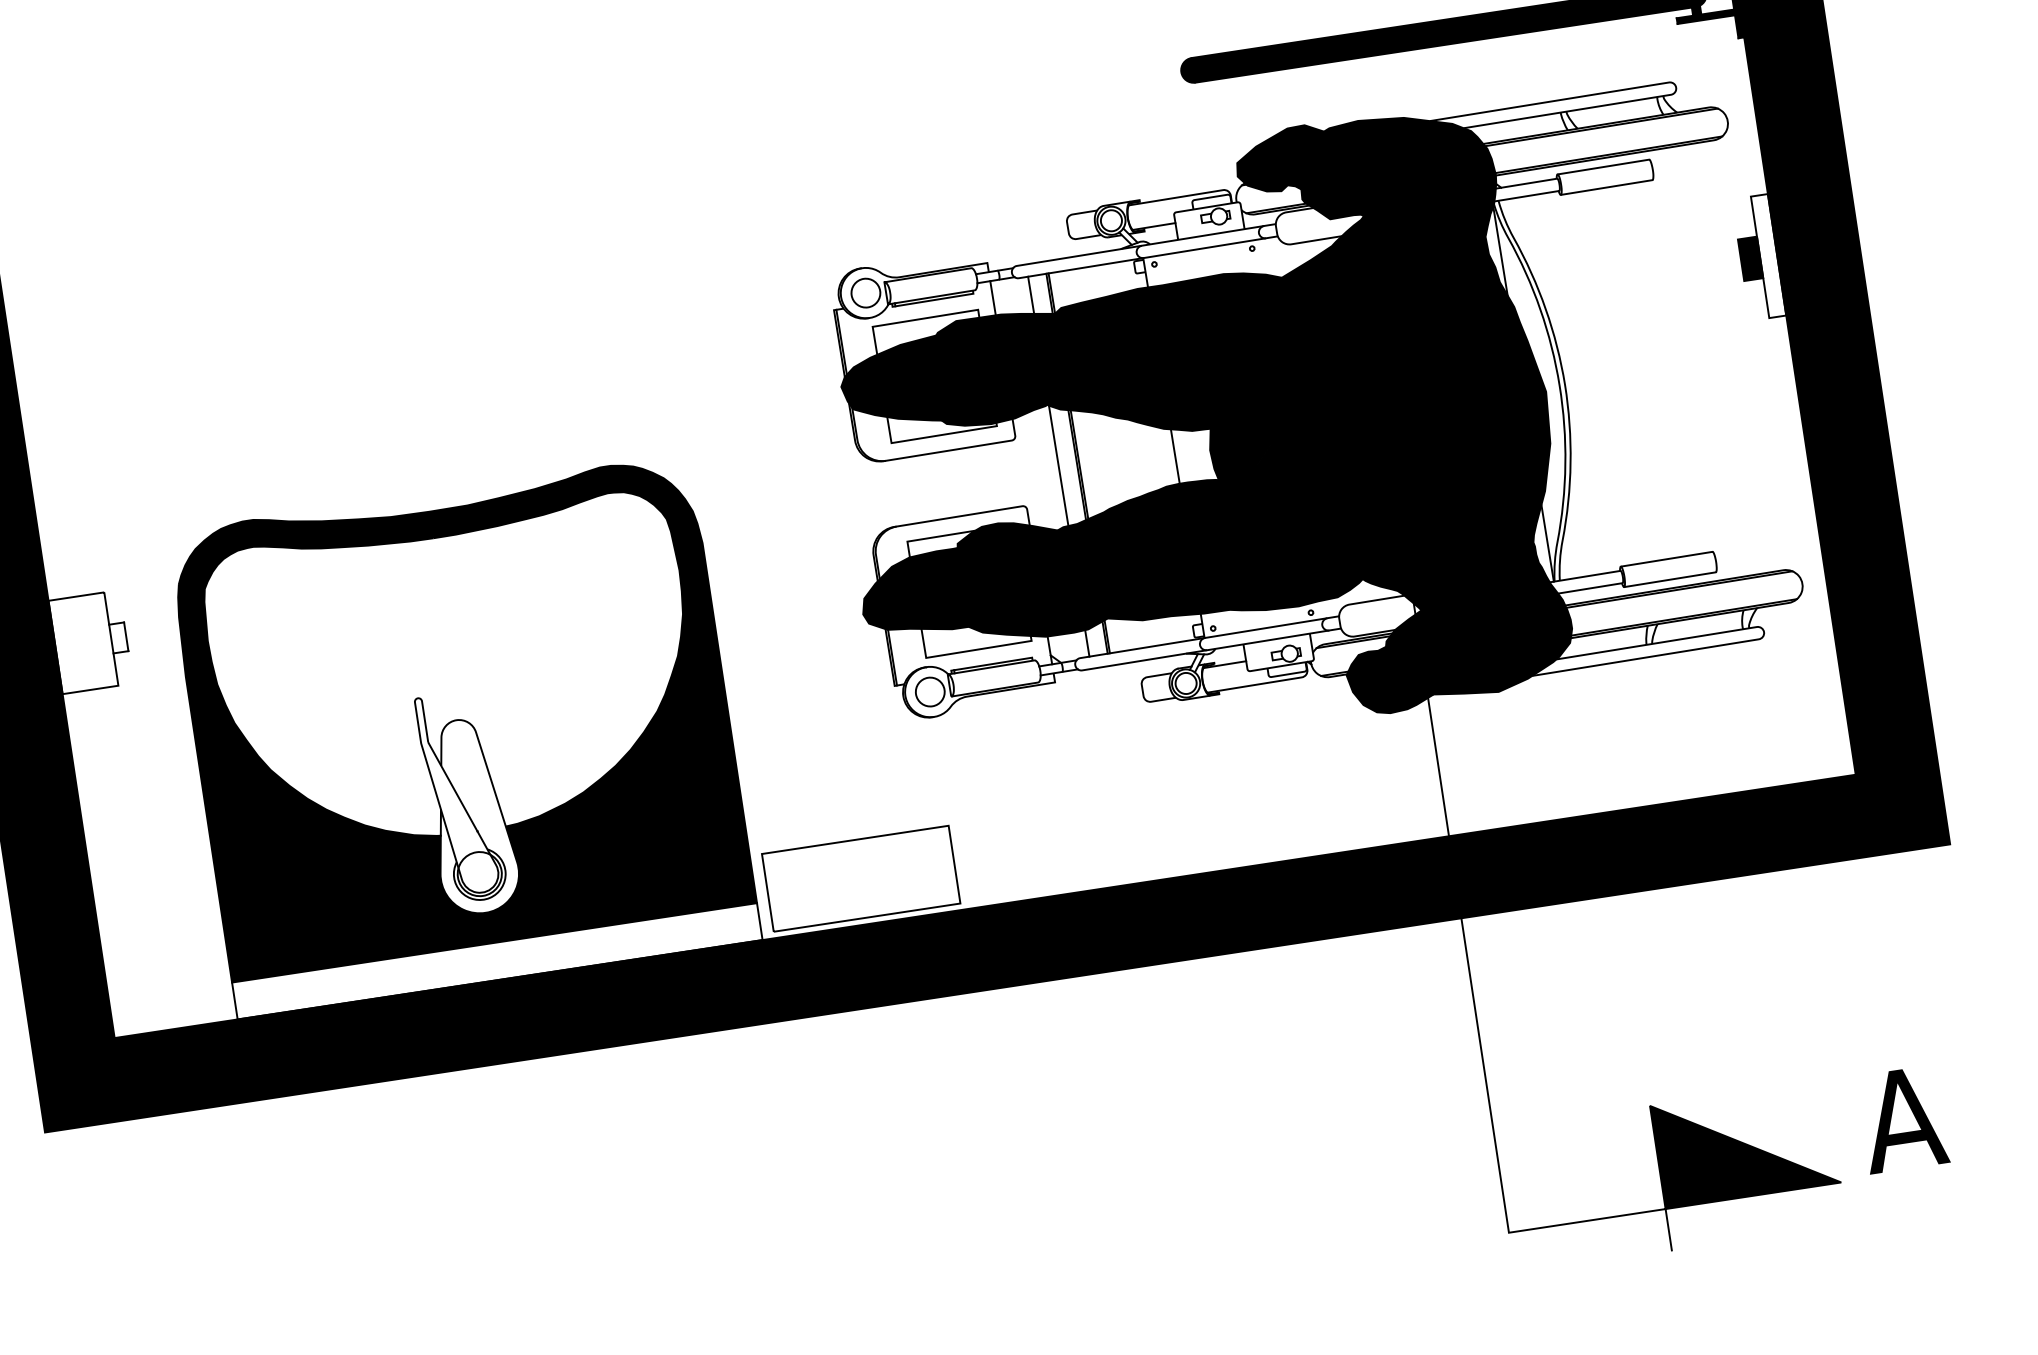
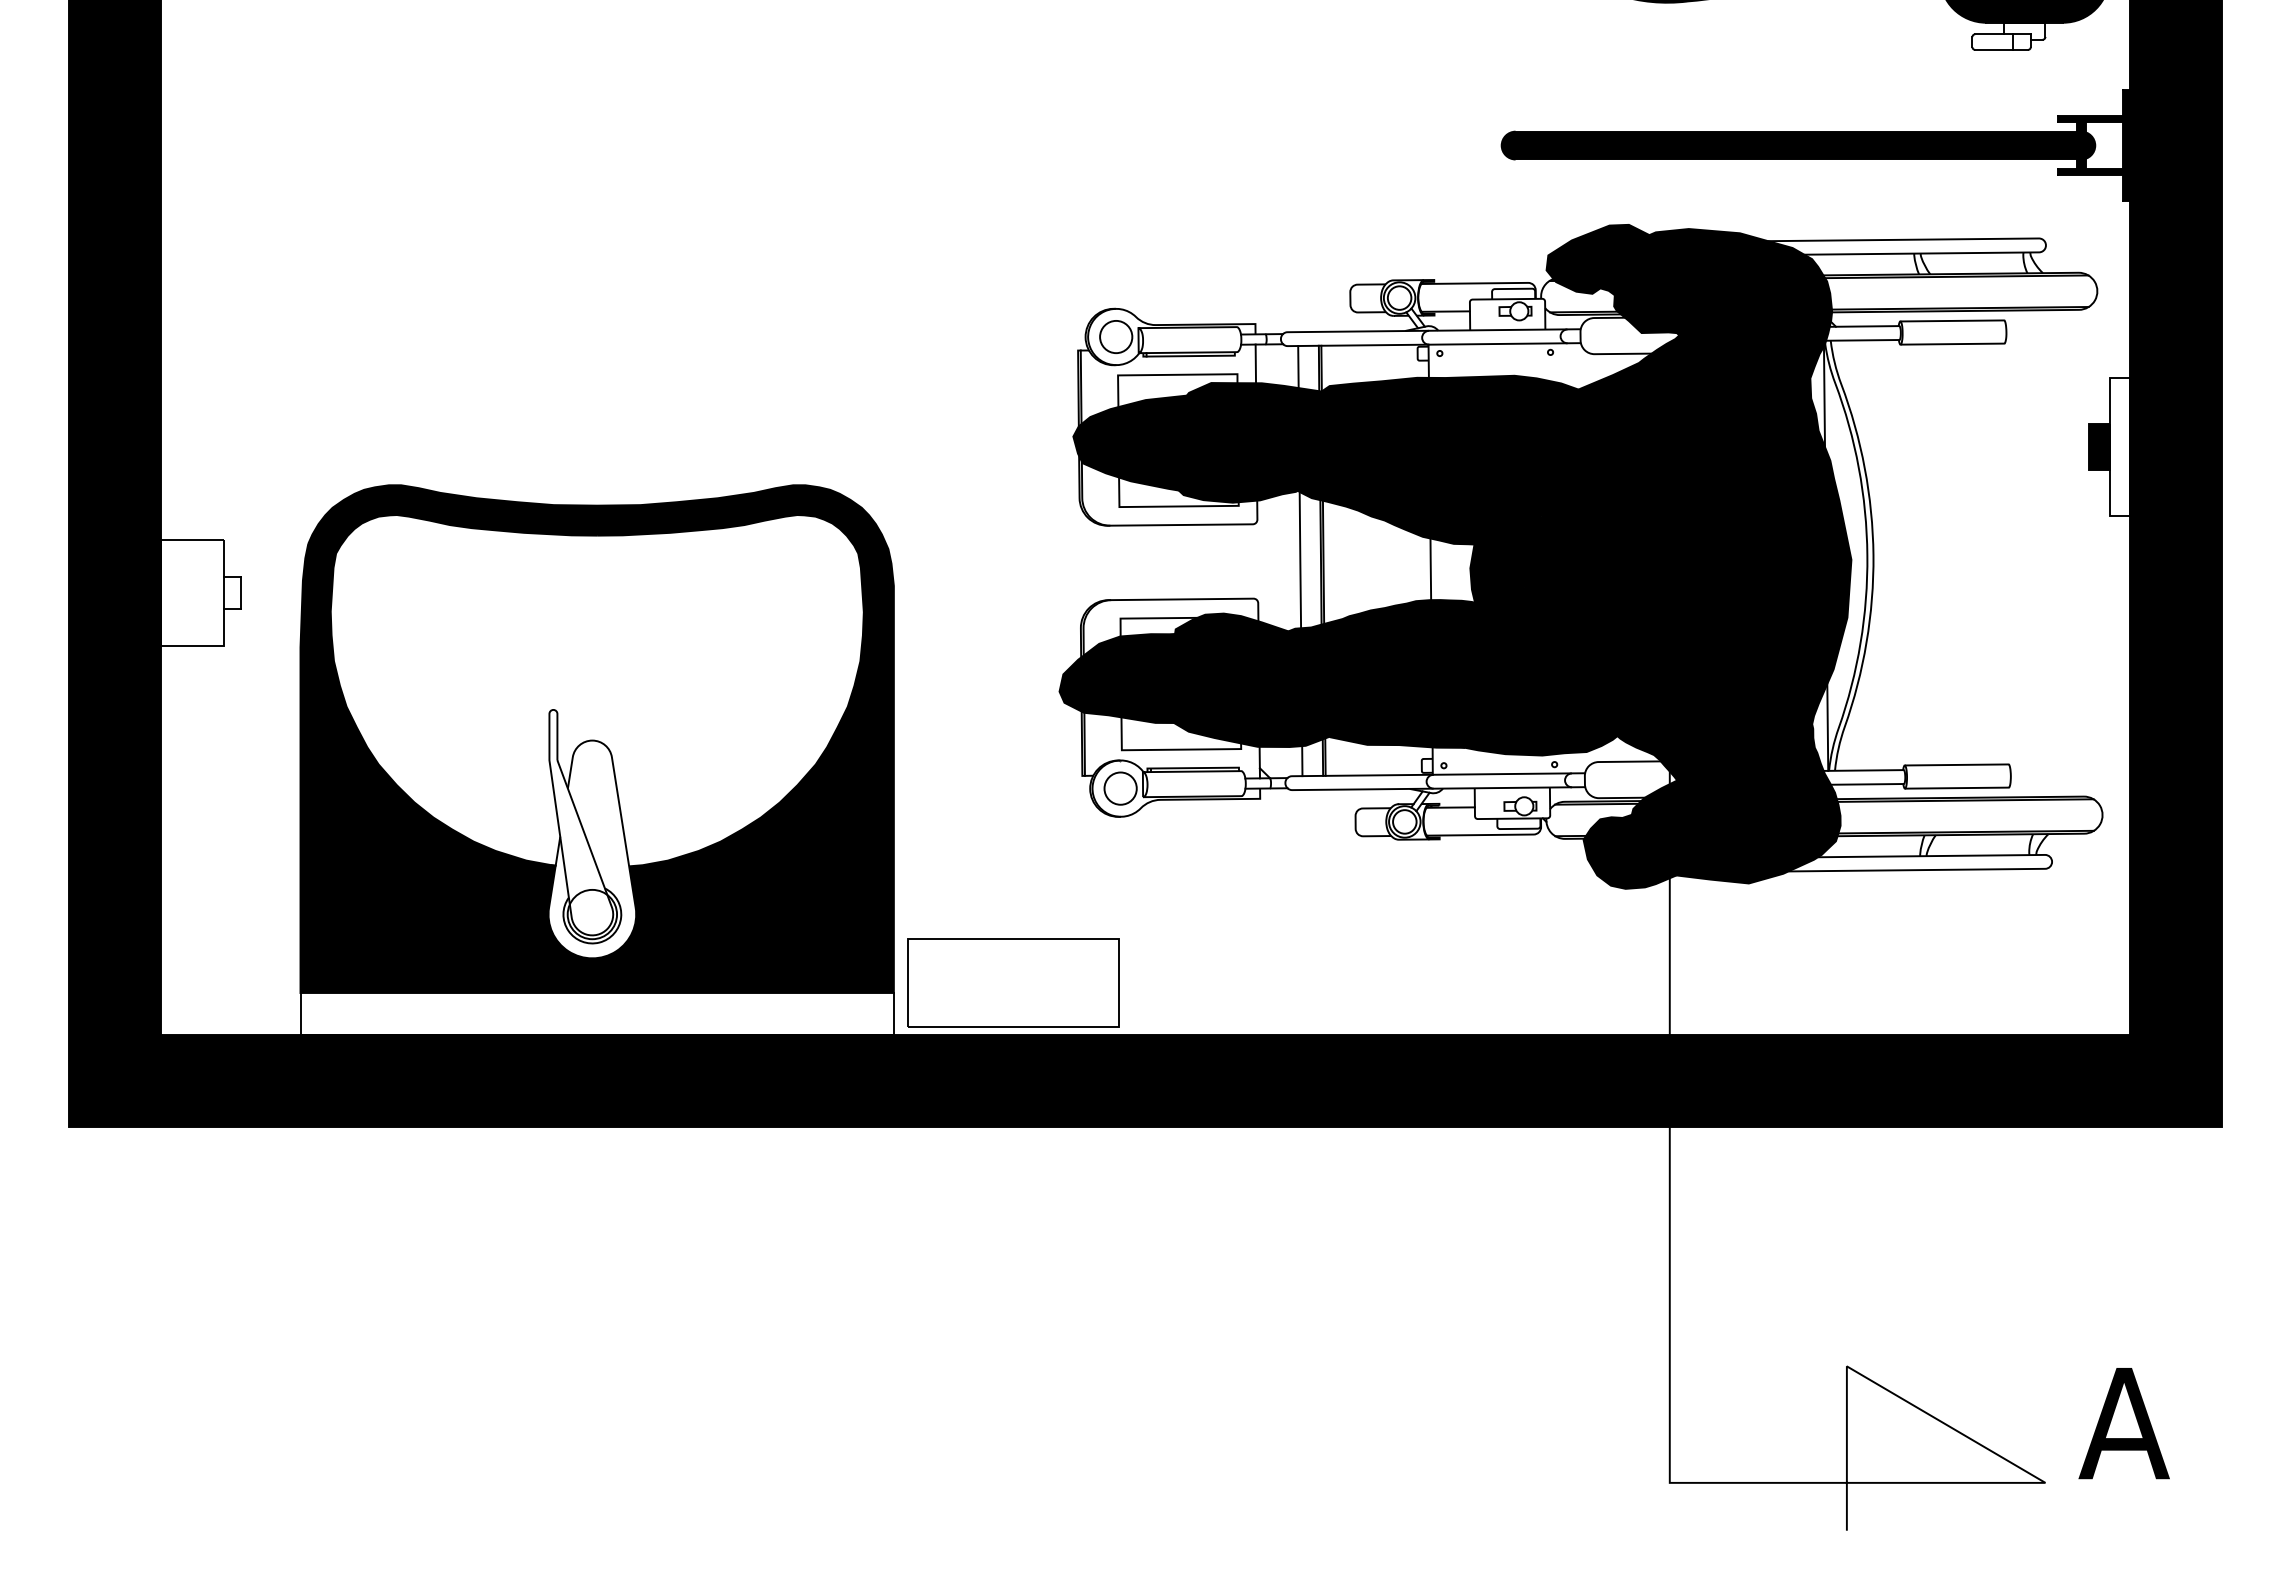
fill: (1745, 1144) -> (1945, 1424), removed

